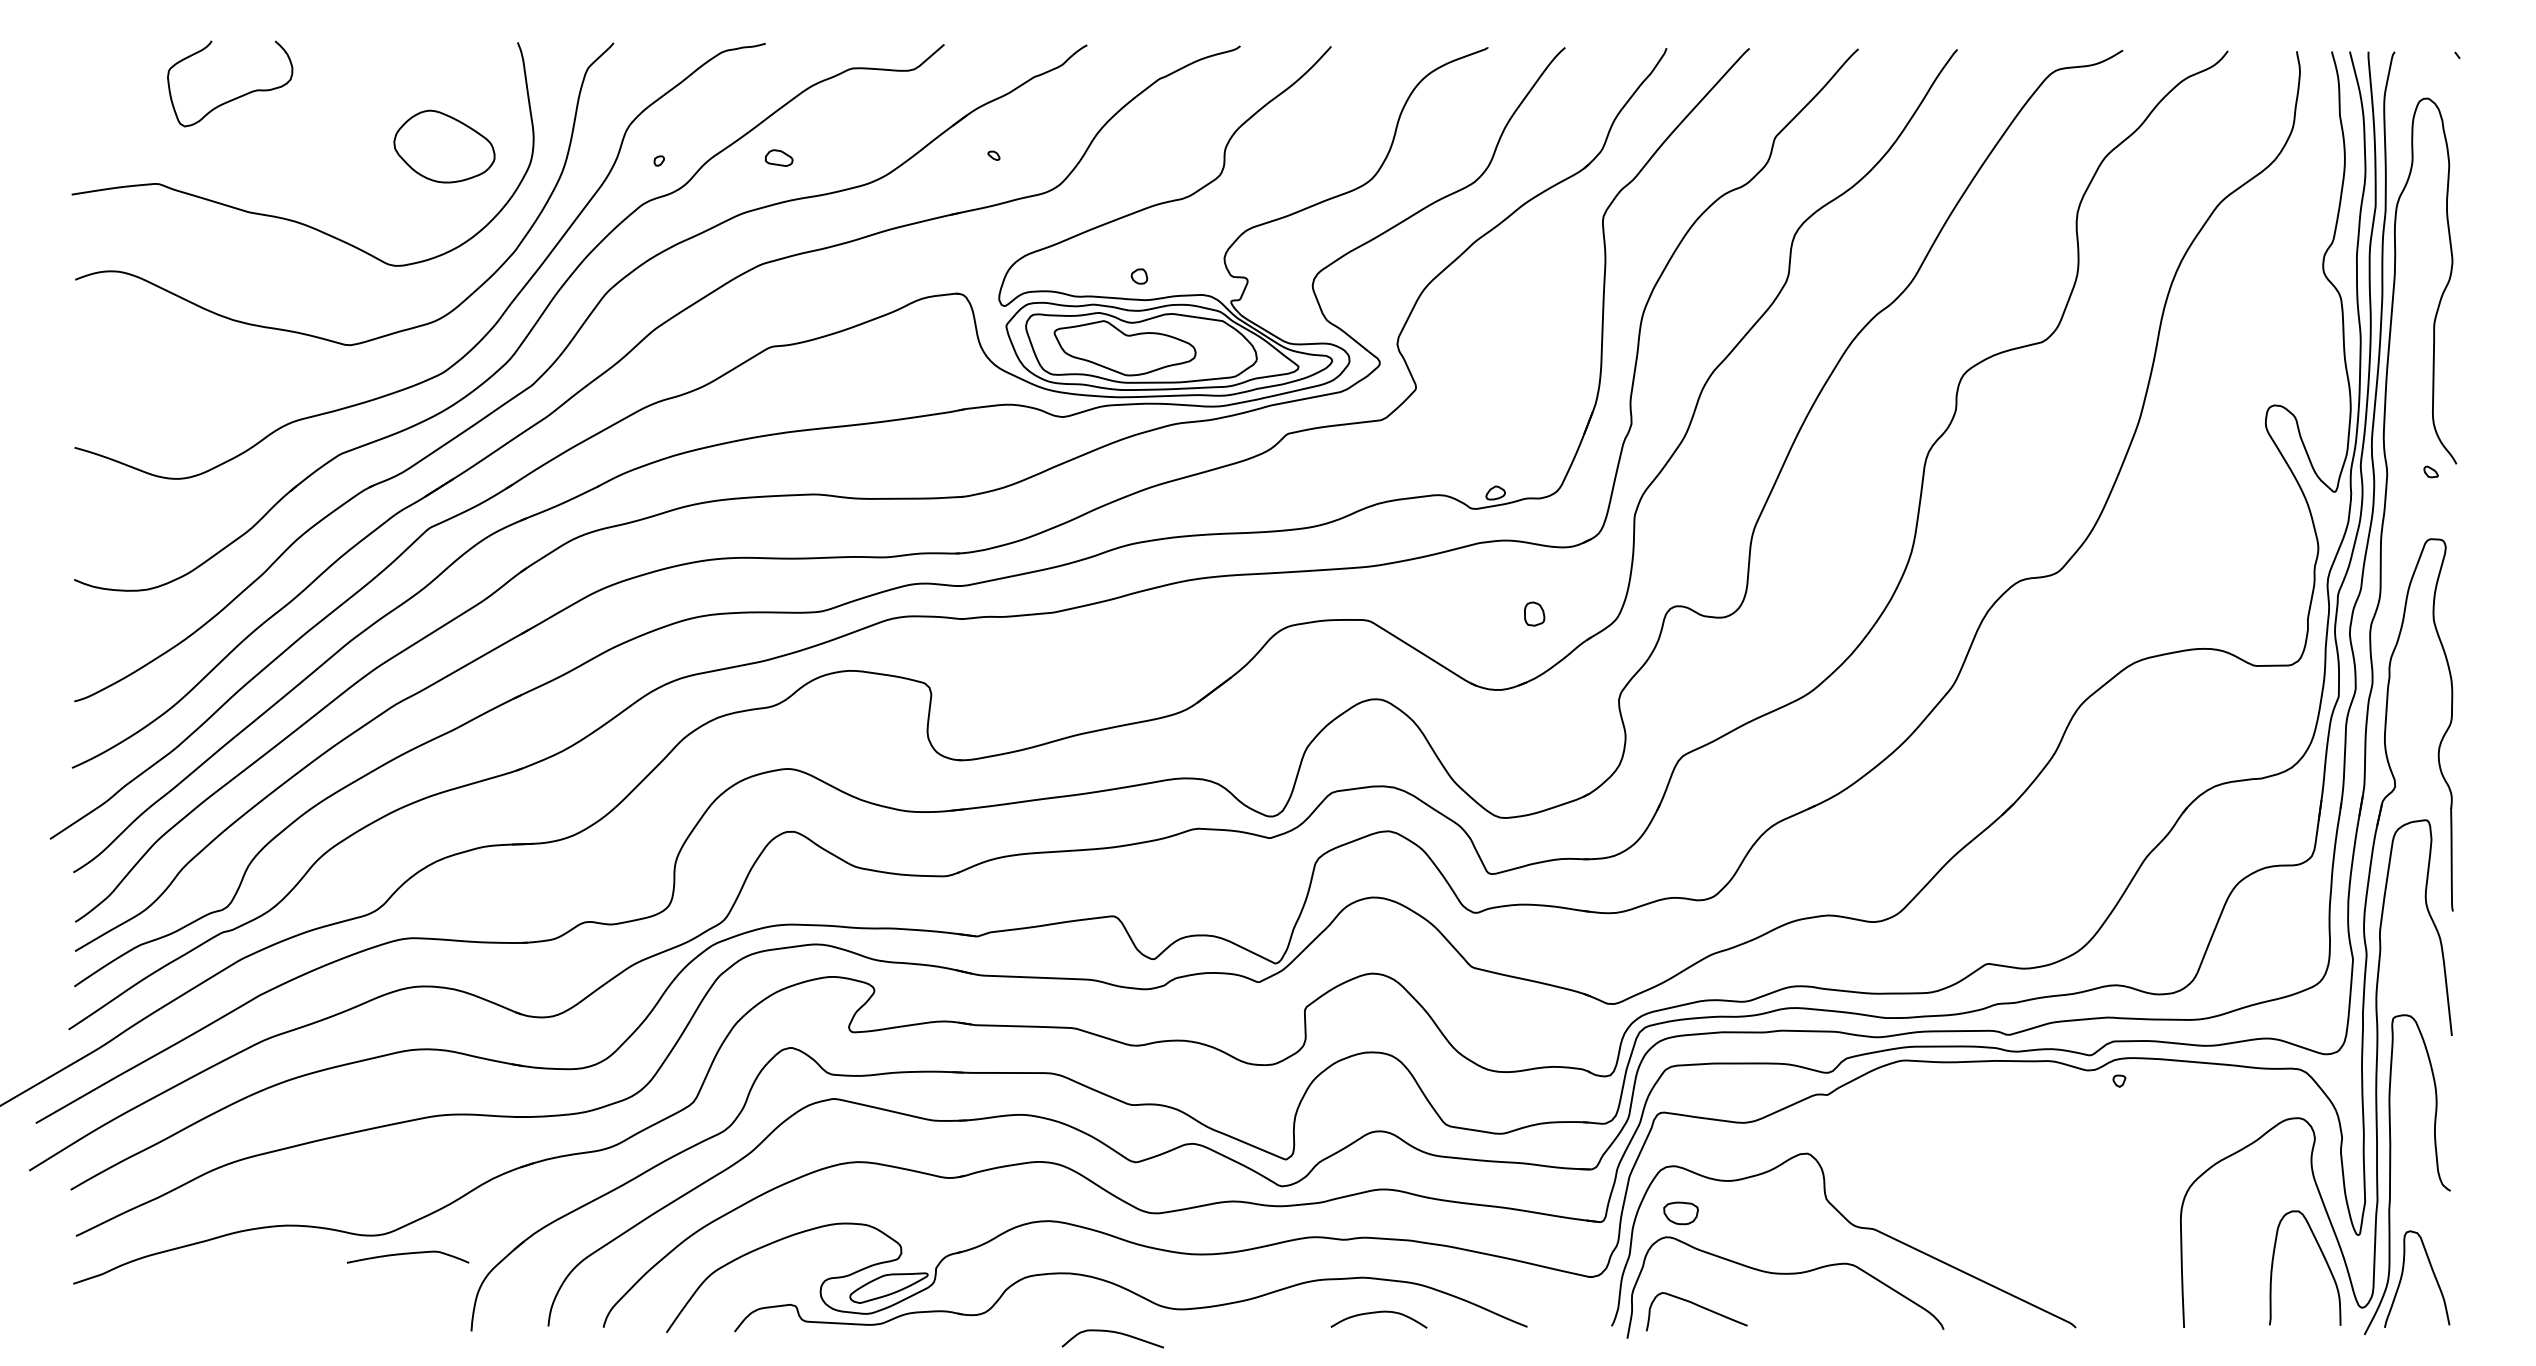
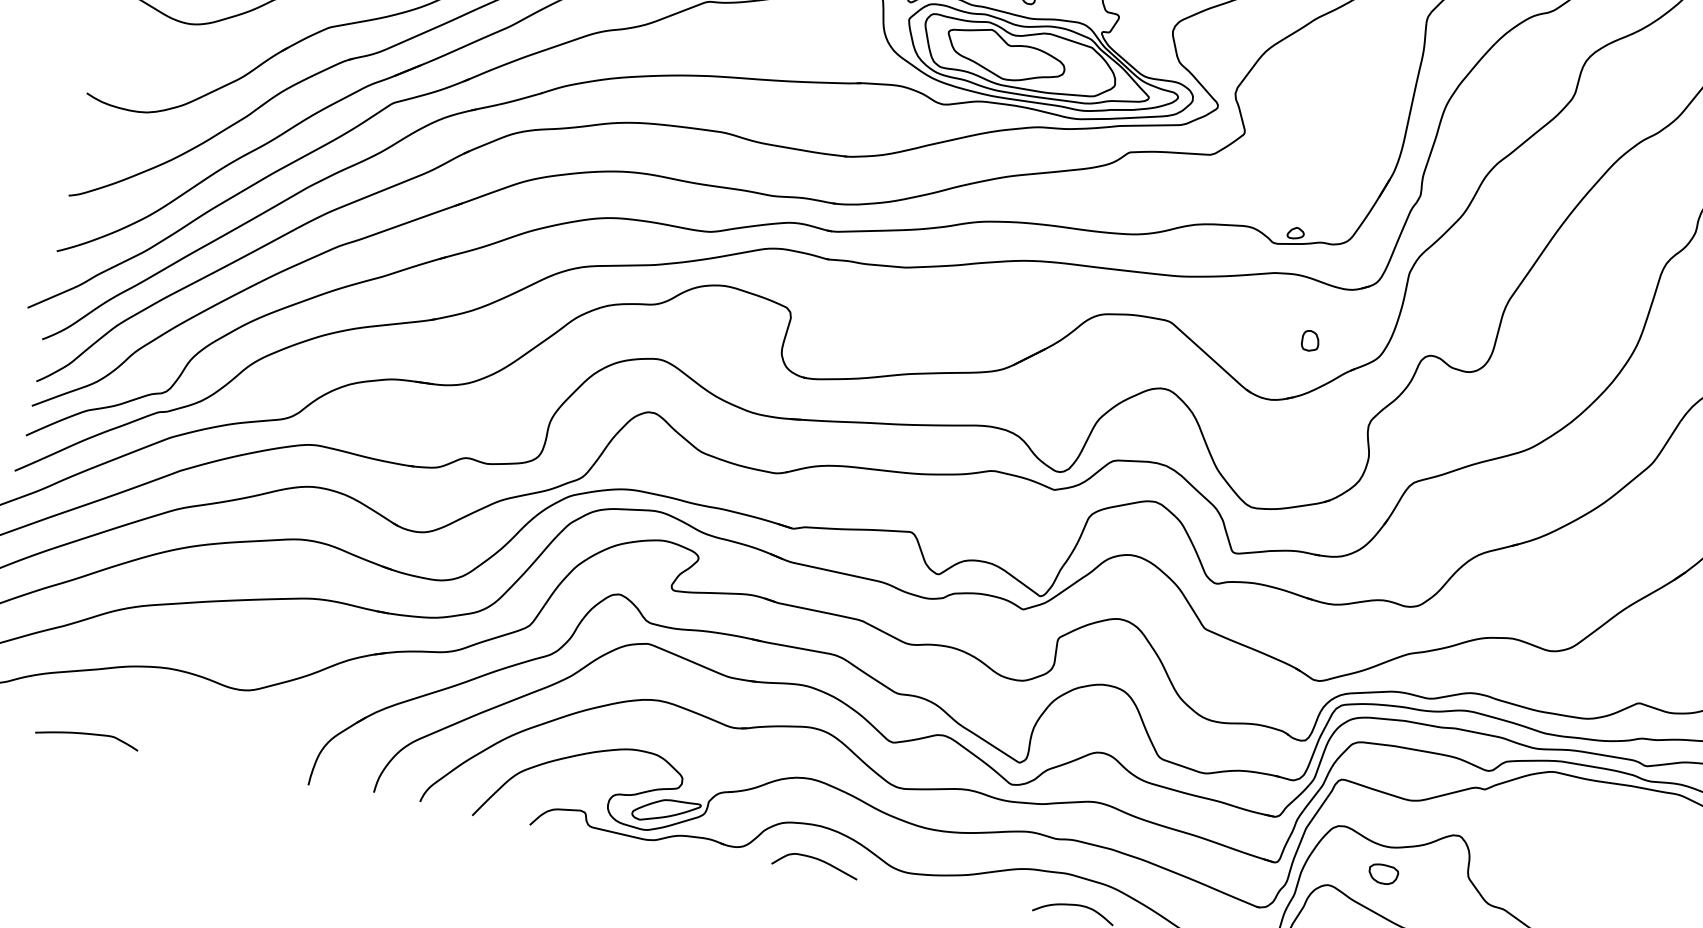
part: (1680, 1213) -> (1382, 874), moved
curve: (407, 1254) -> (87, 734), moved
curve: (1115, 1333) -> (818, 860), moved

